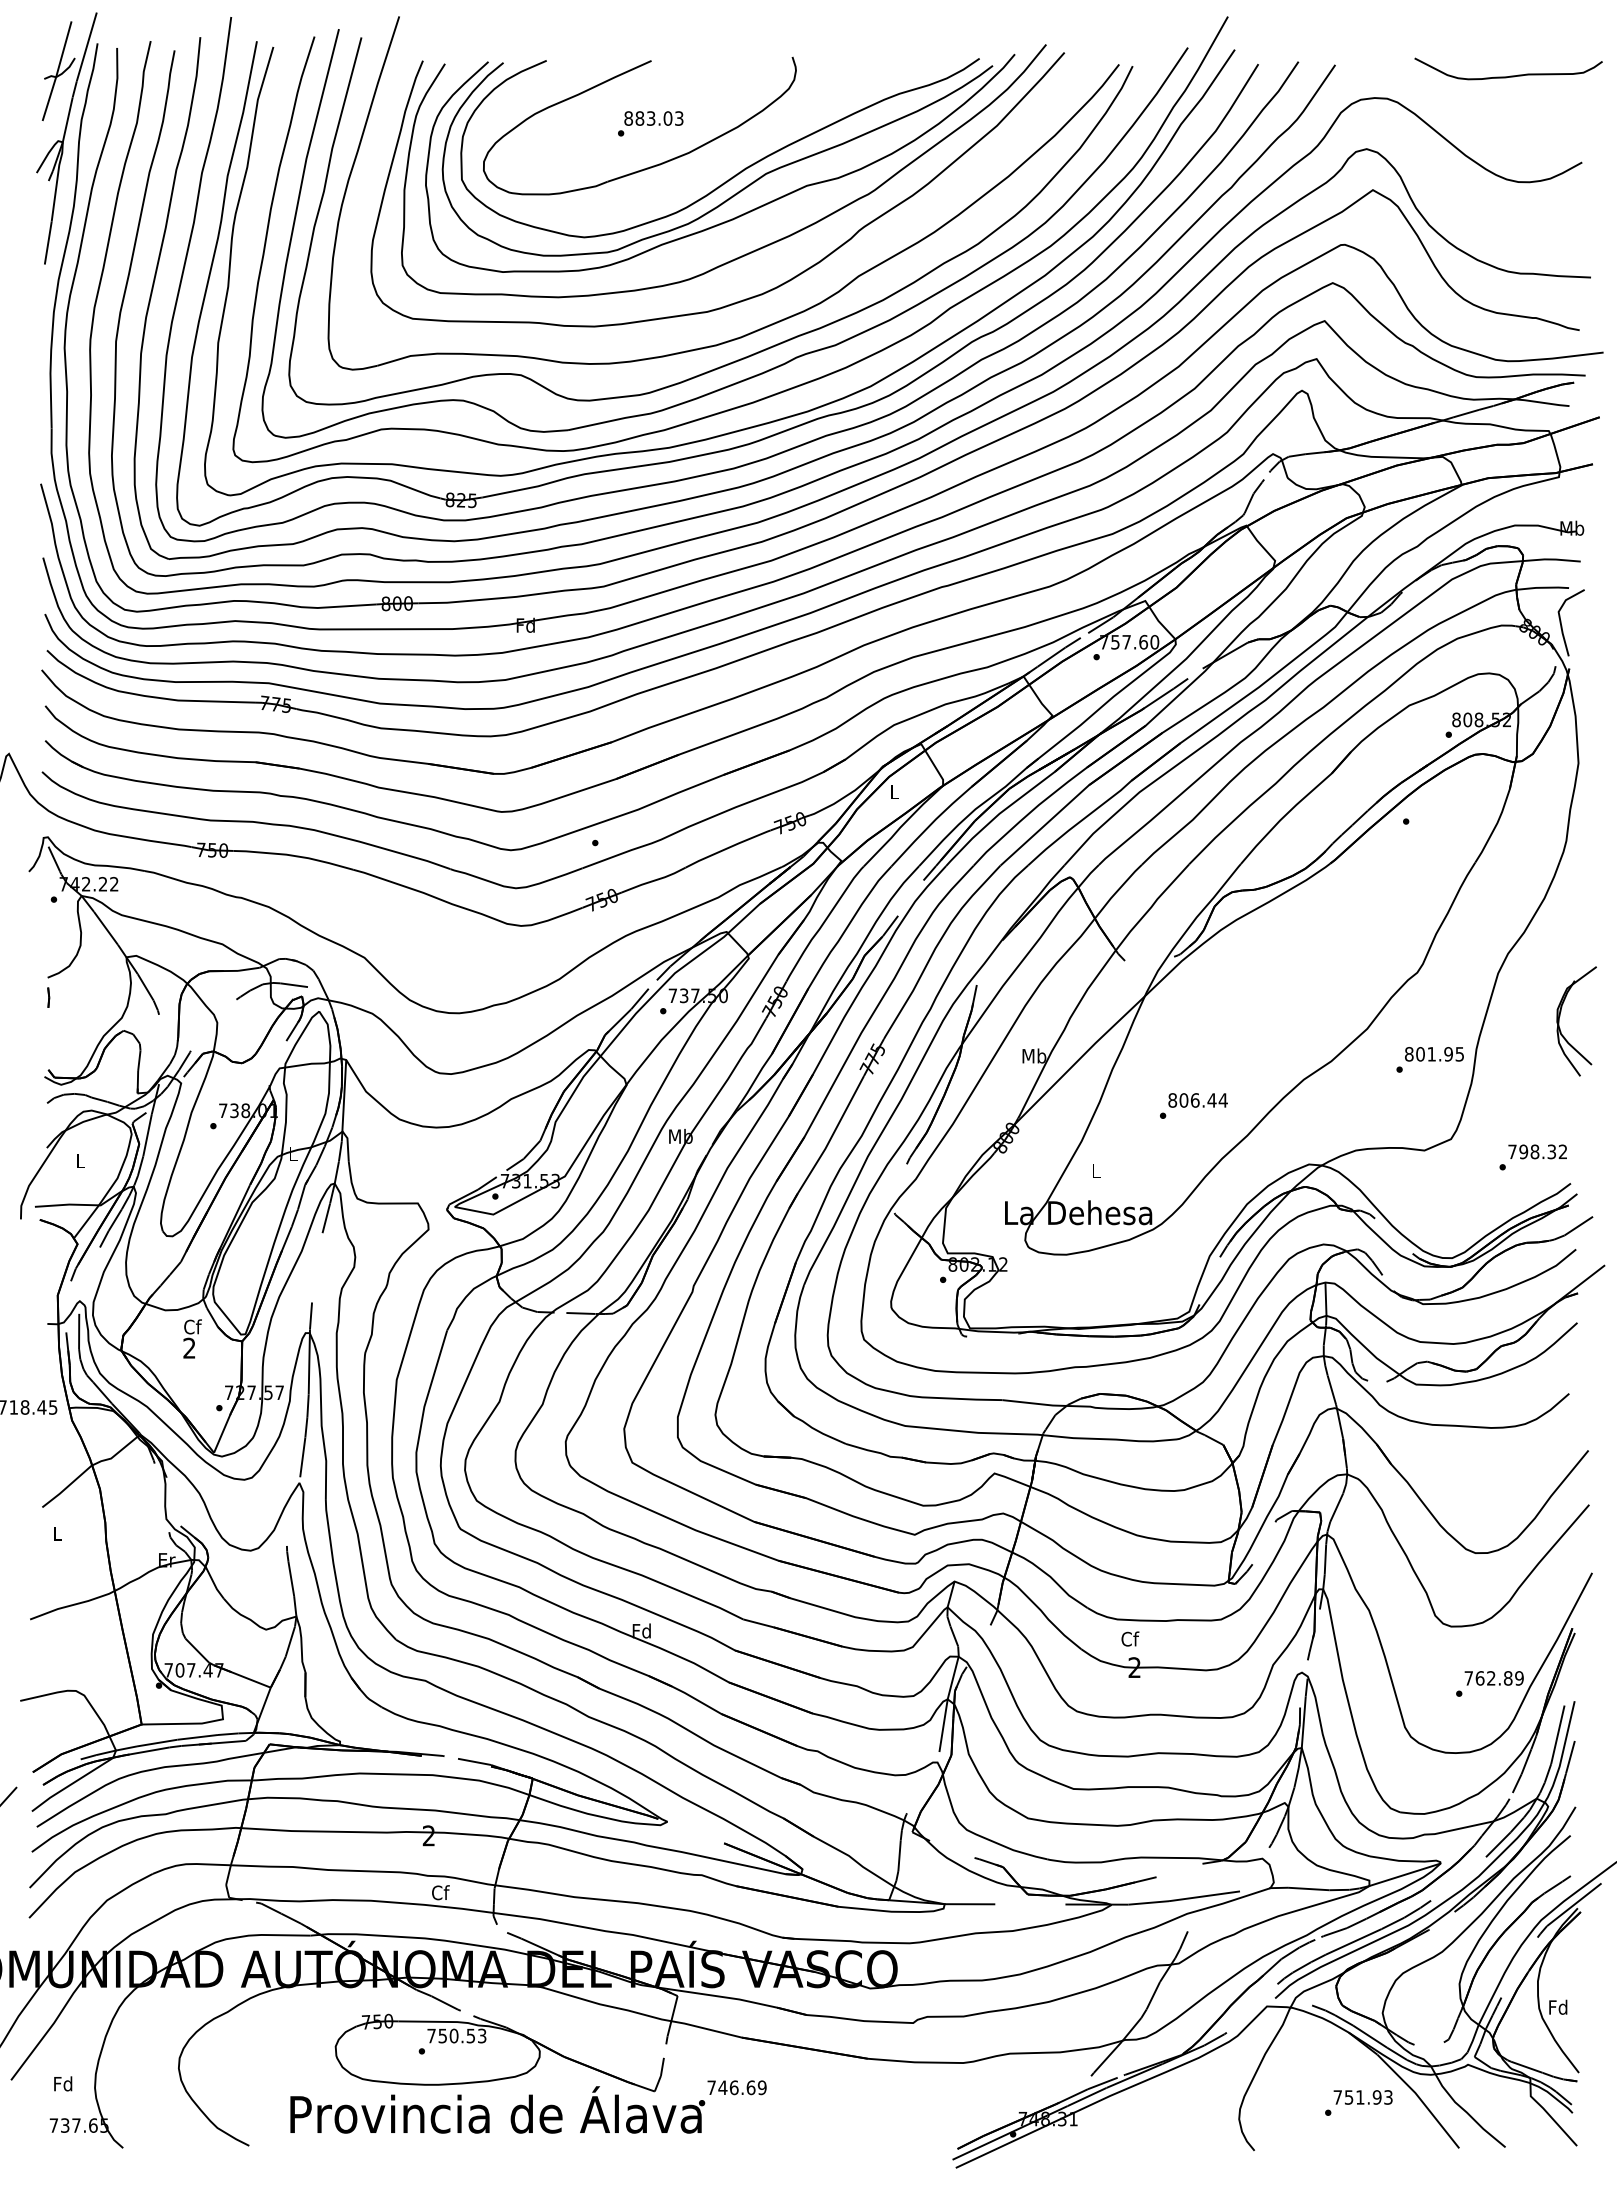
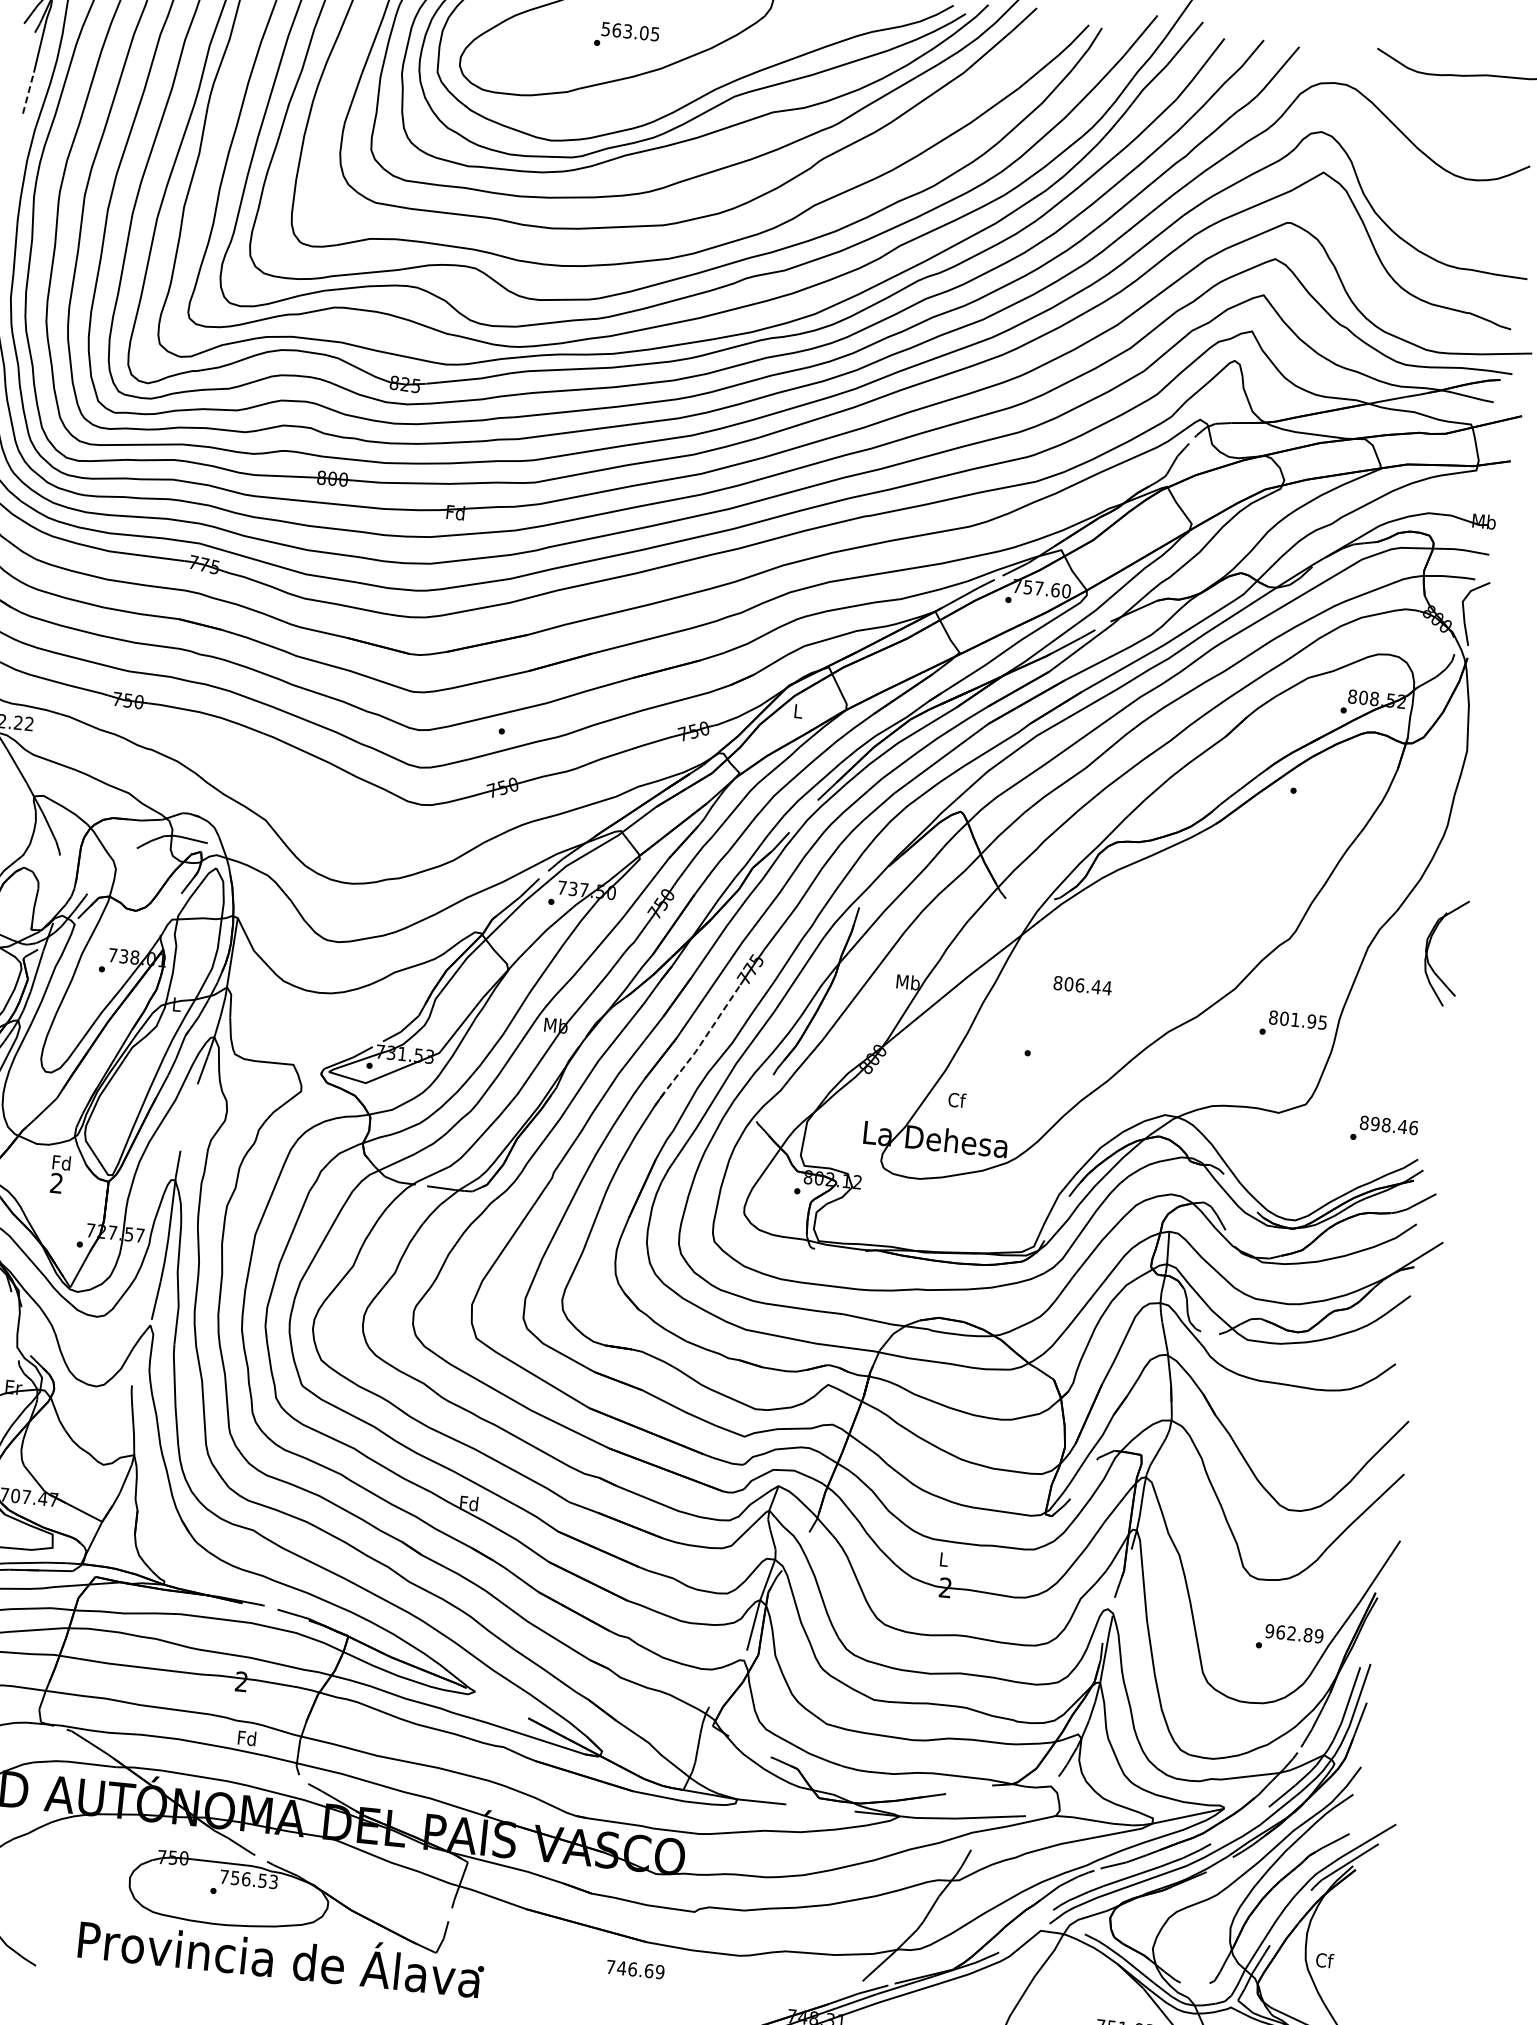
text: (653, 118) -> (630, 31), 883.03 -> 563.05
line: (48, 243) -> (28, 93), solid -> dashed
part: (1560, 1016) -> (1429, 946), moved
text: (1197, 1100) -> (1082, 985), moved
line: (828, 1143) -> (699, 1047), solid -> dashed
text: (1537, 1151) -> (1388, 1125), 798.32 -> 898.46
text: (1096, 1170) -> (957, 1099), L -> Cf
text: (192, 1326) -> (61, 1162), Cf -> Fd
text: (1130, 1638) -> (944, 1558), Cf -> L
text: (1468, 1678) -> (1269, 1631), 762.89 -> 962.89
text: (440, 1892) -> (247, 1738), Cf -> Fd
text: (1558, 2006) -> (1324, 1959), Fd -> Cf
text: (453, 2035) -> (245, 1878), 750.53 -> 756.53
text: (736, 2087) -> (635, 1969), moved

